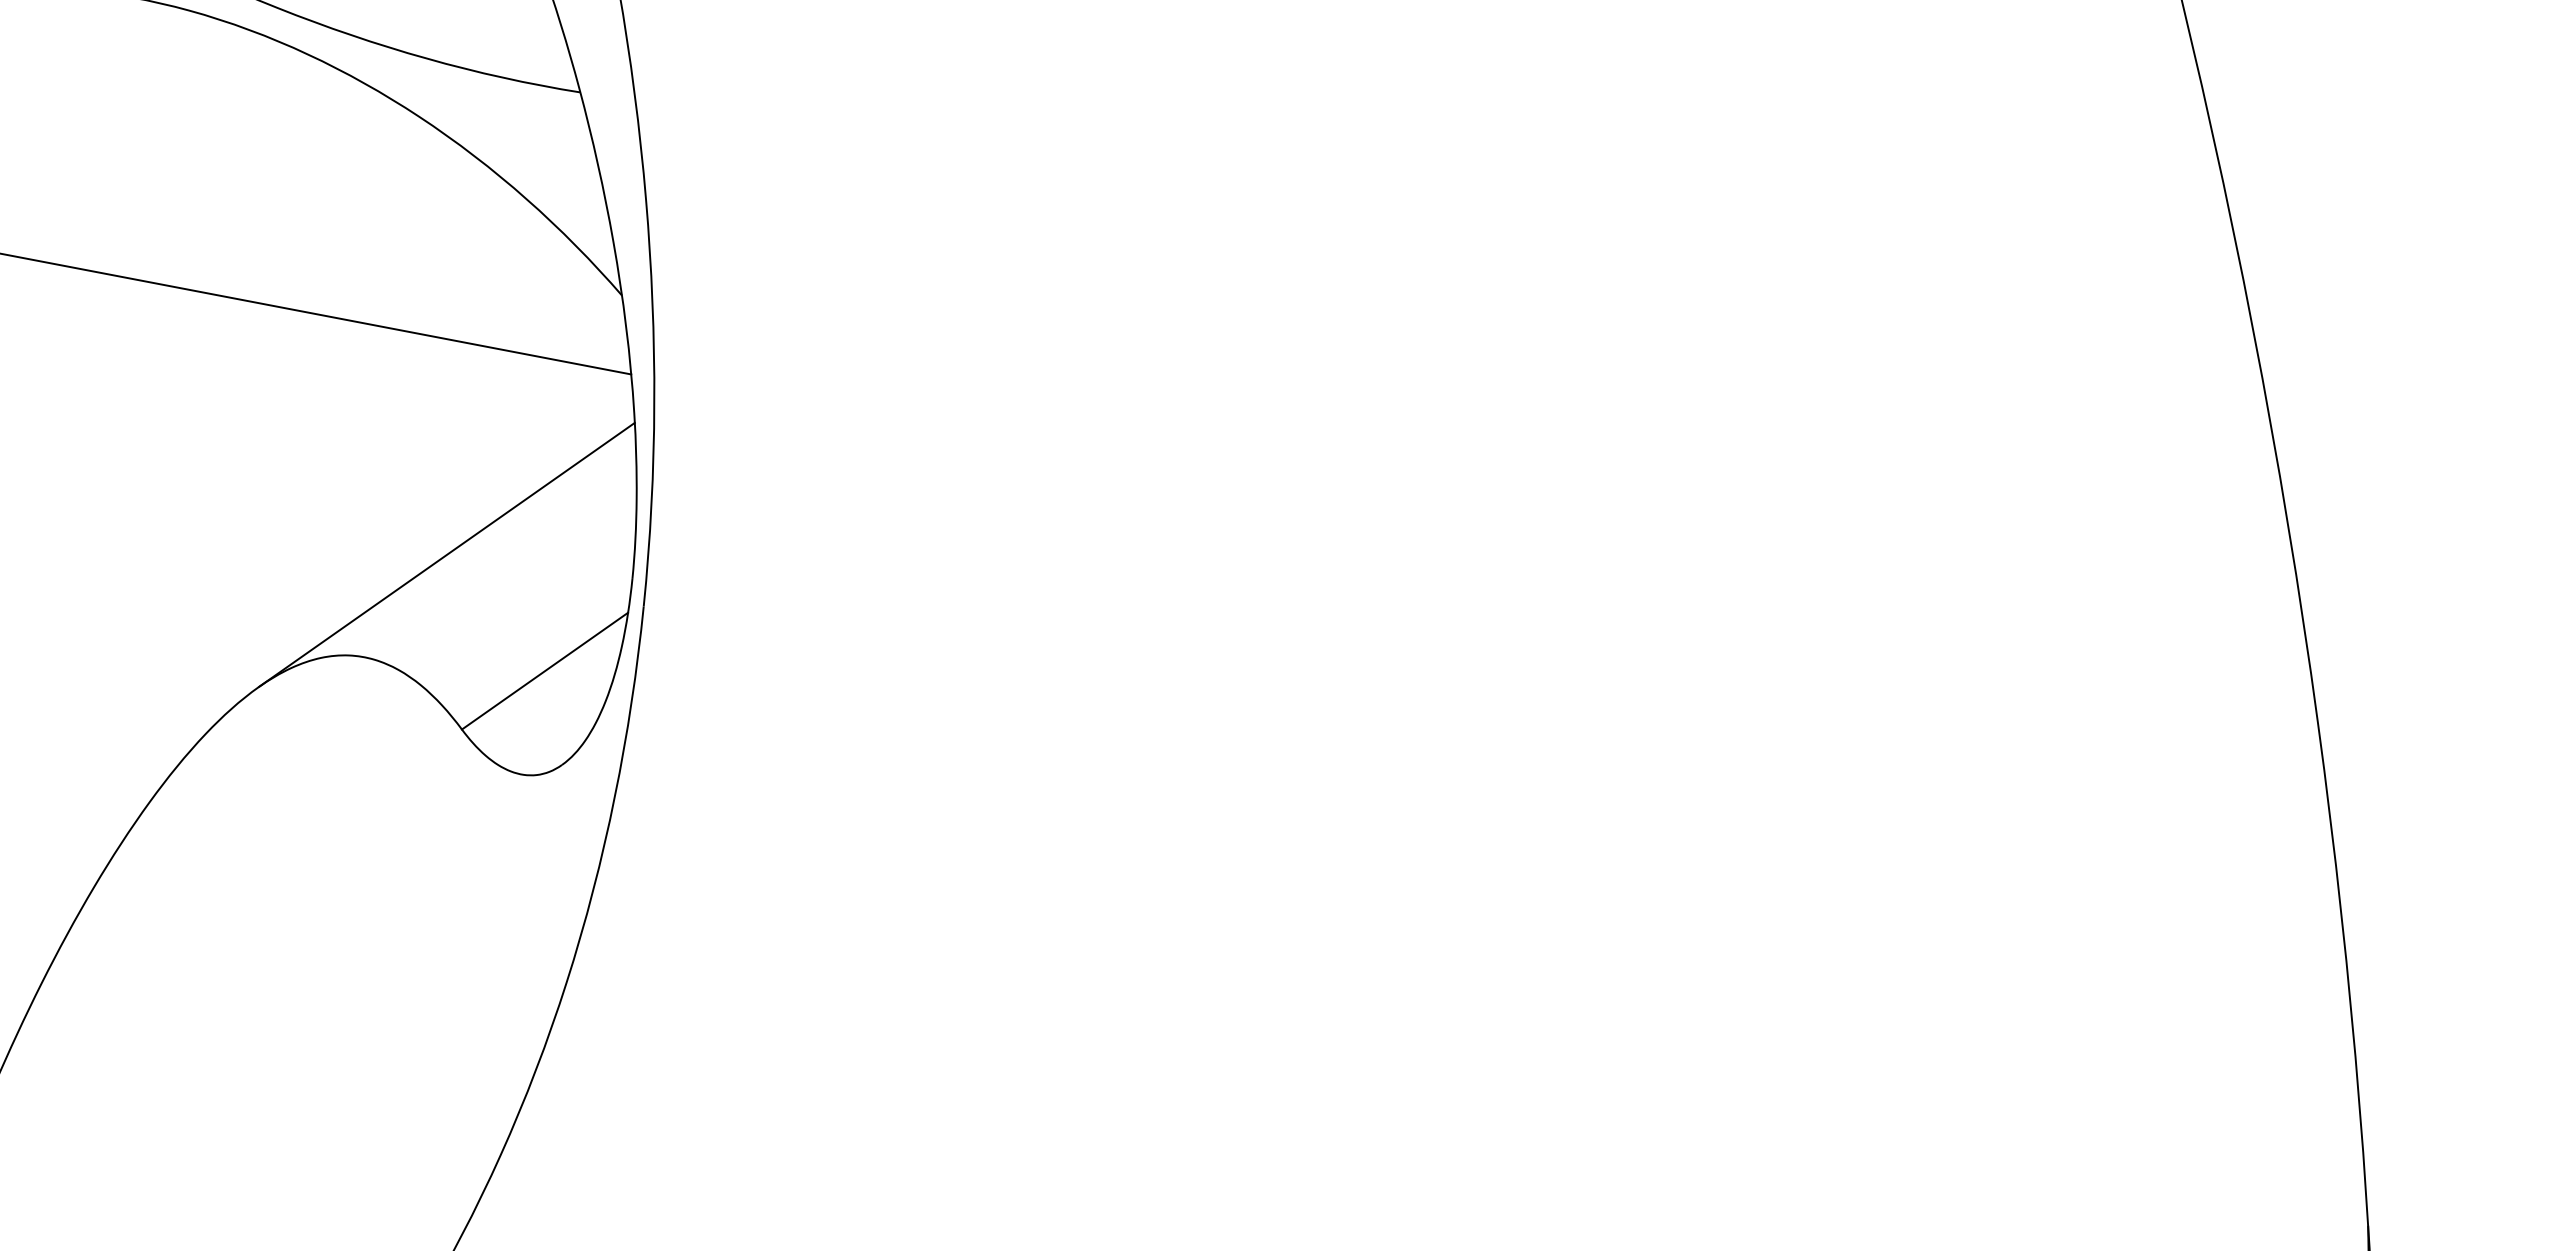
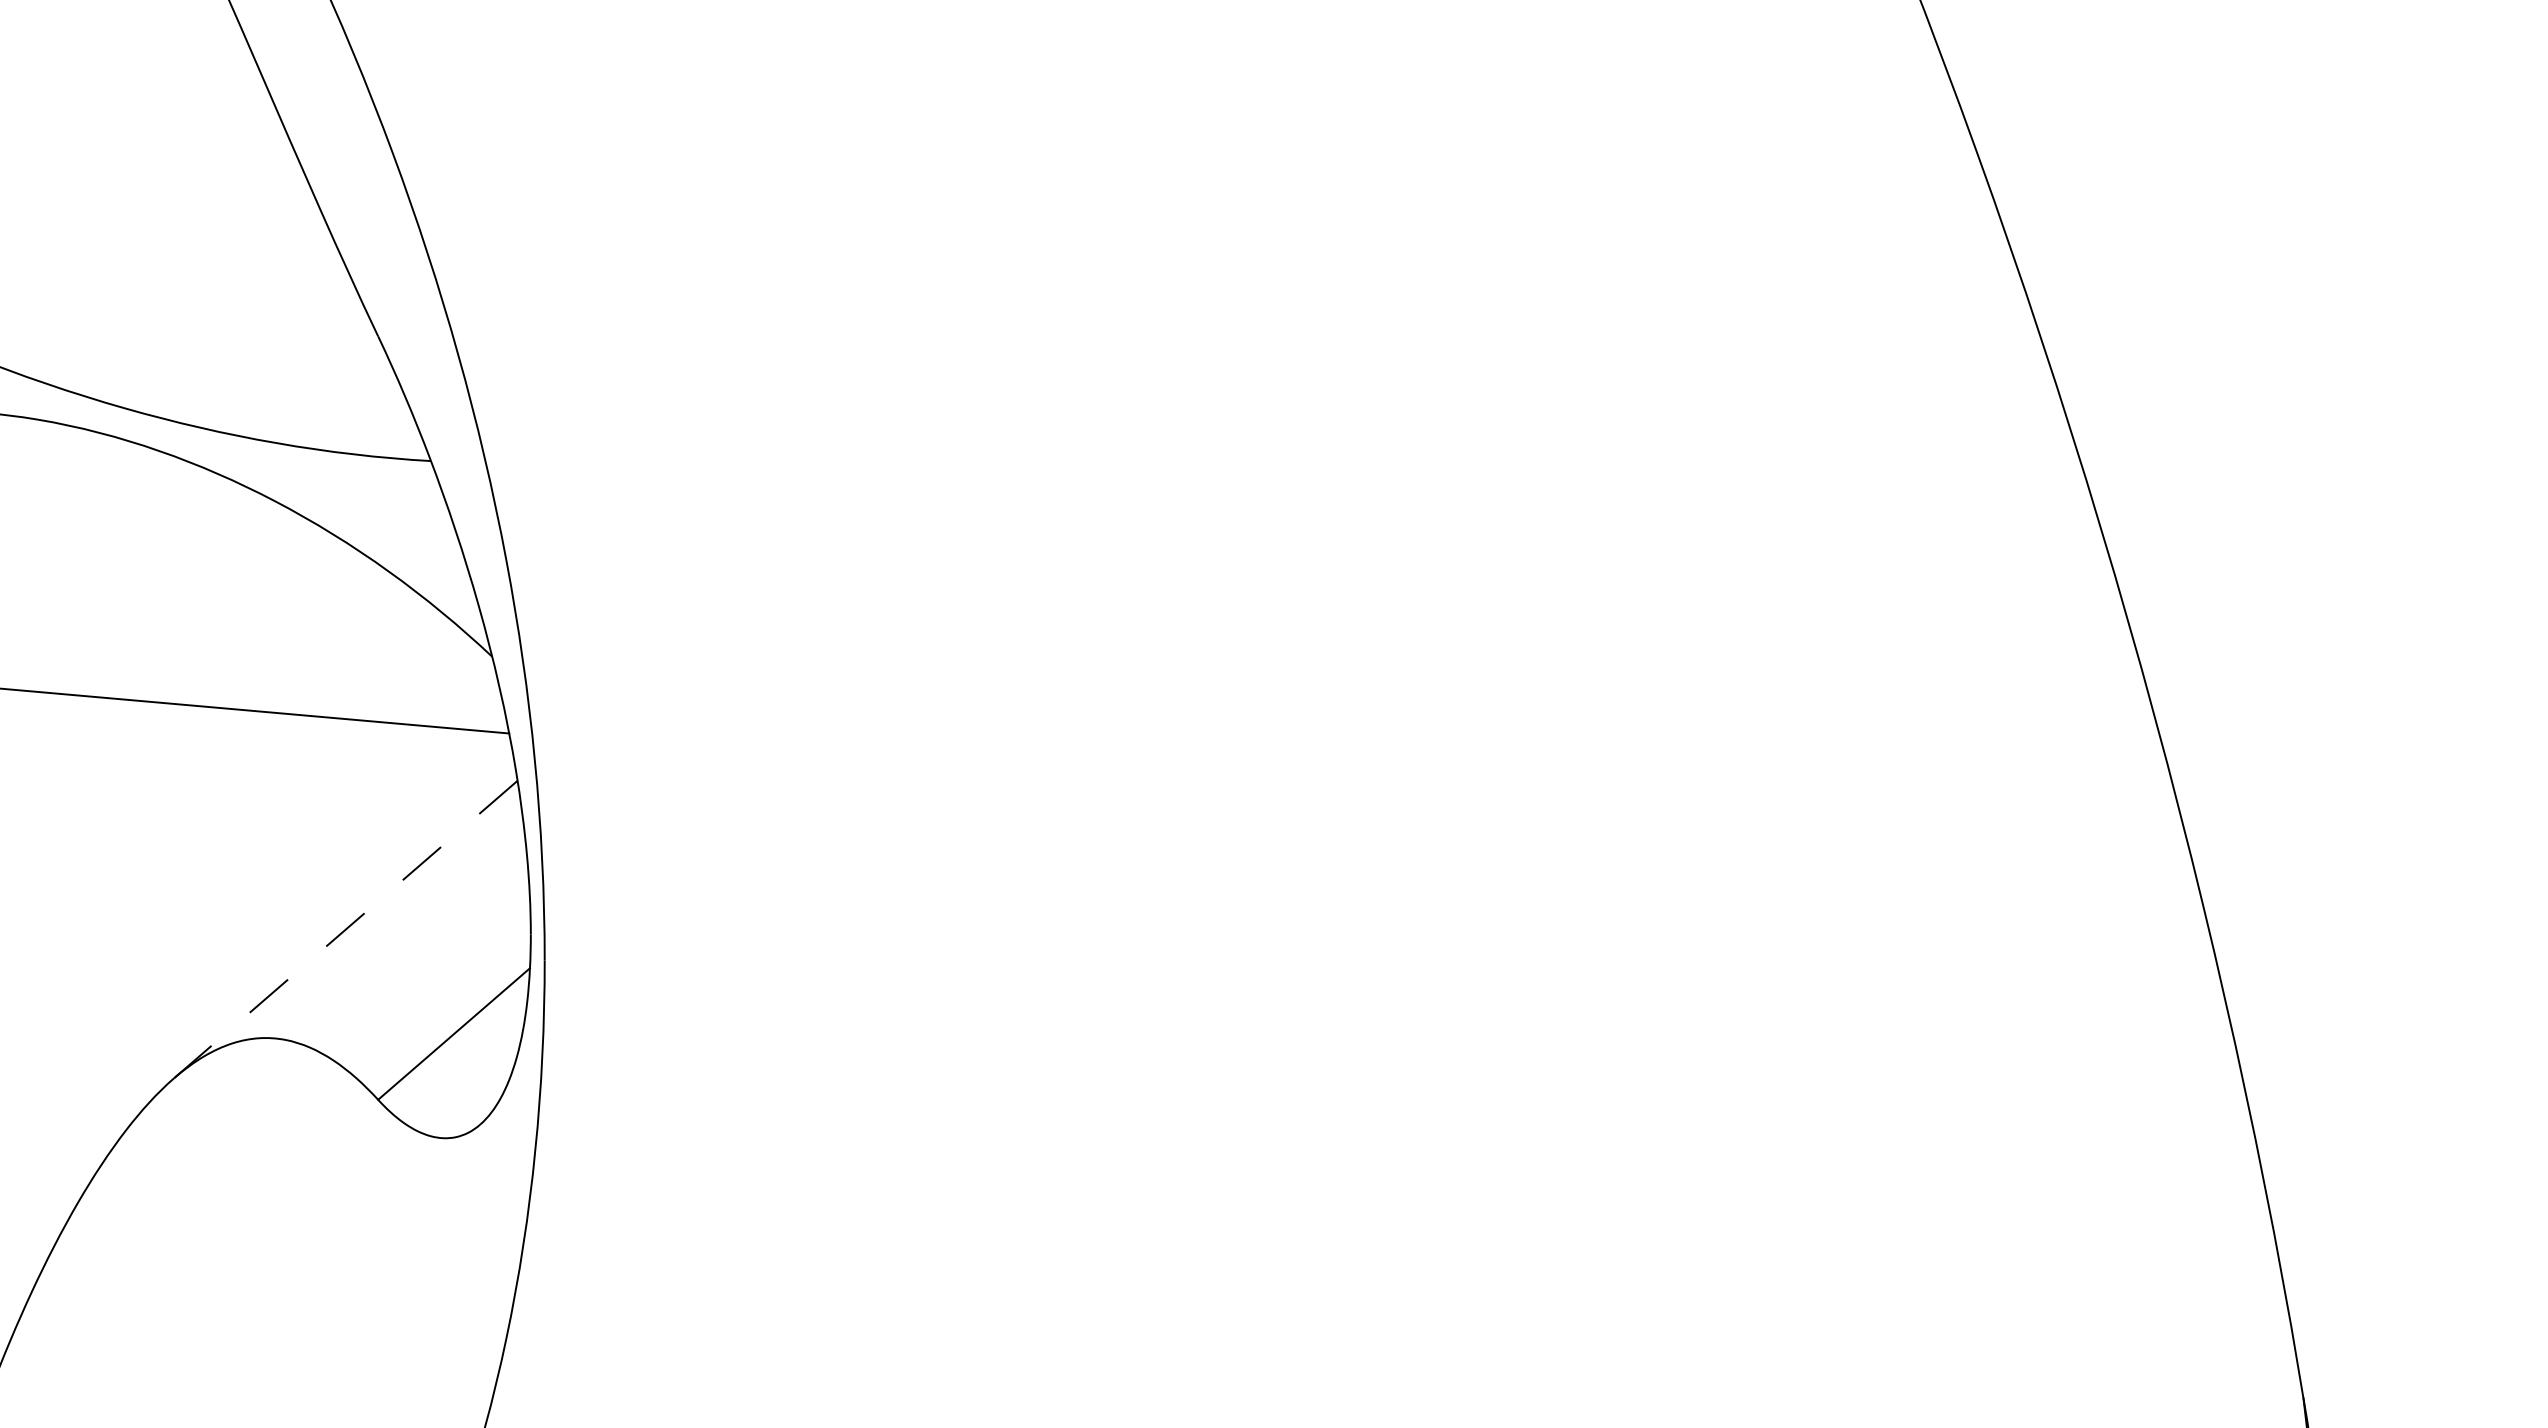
line: (446, 554) -> (345, 929), solid -> dashed

